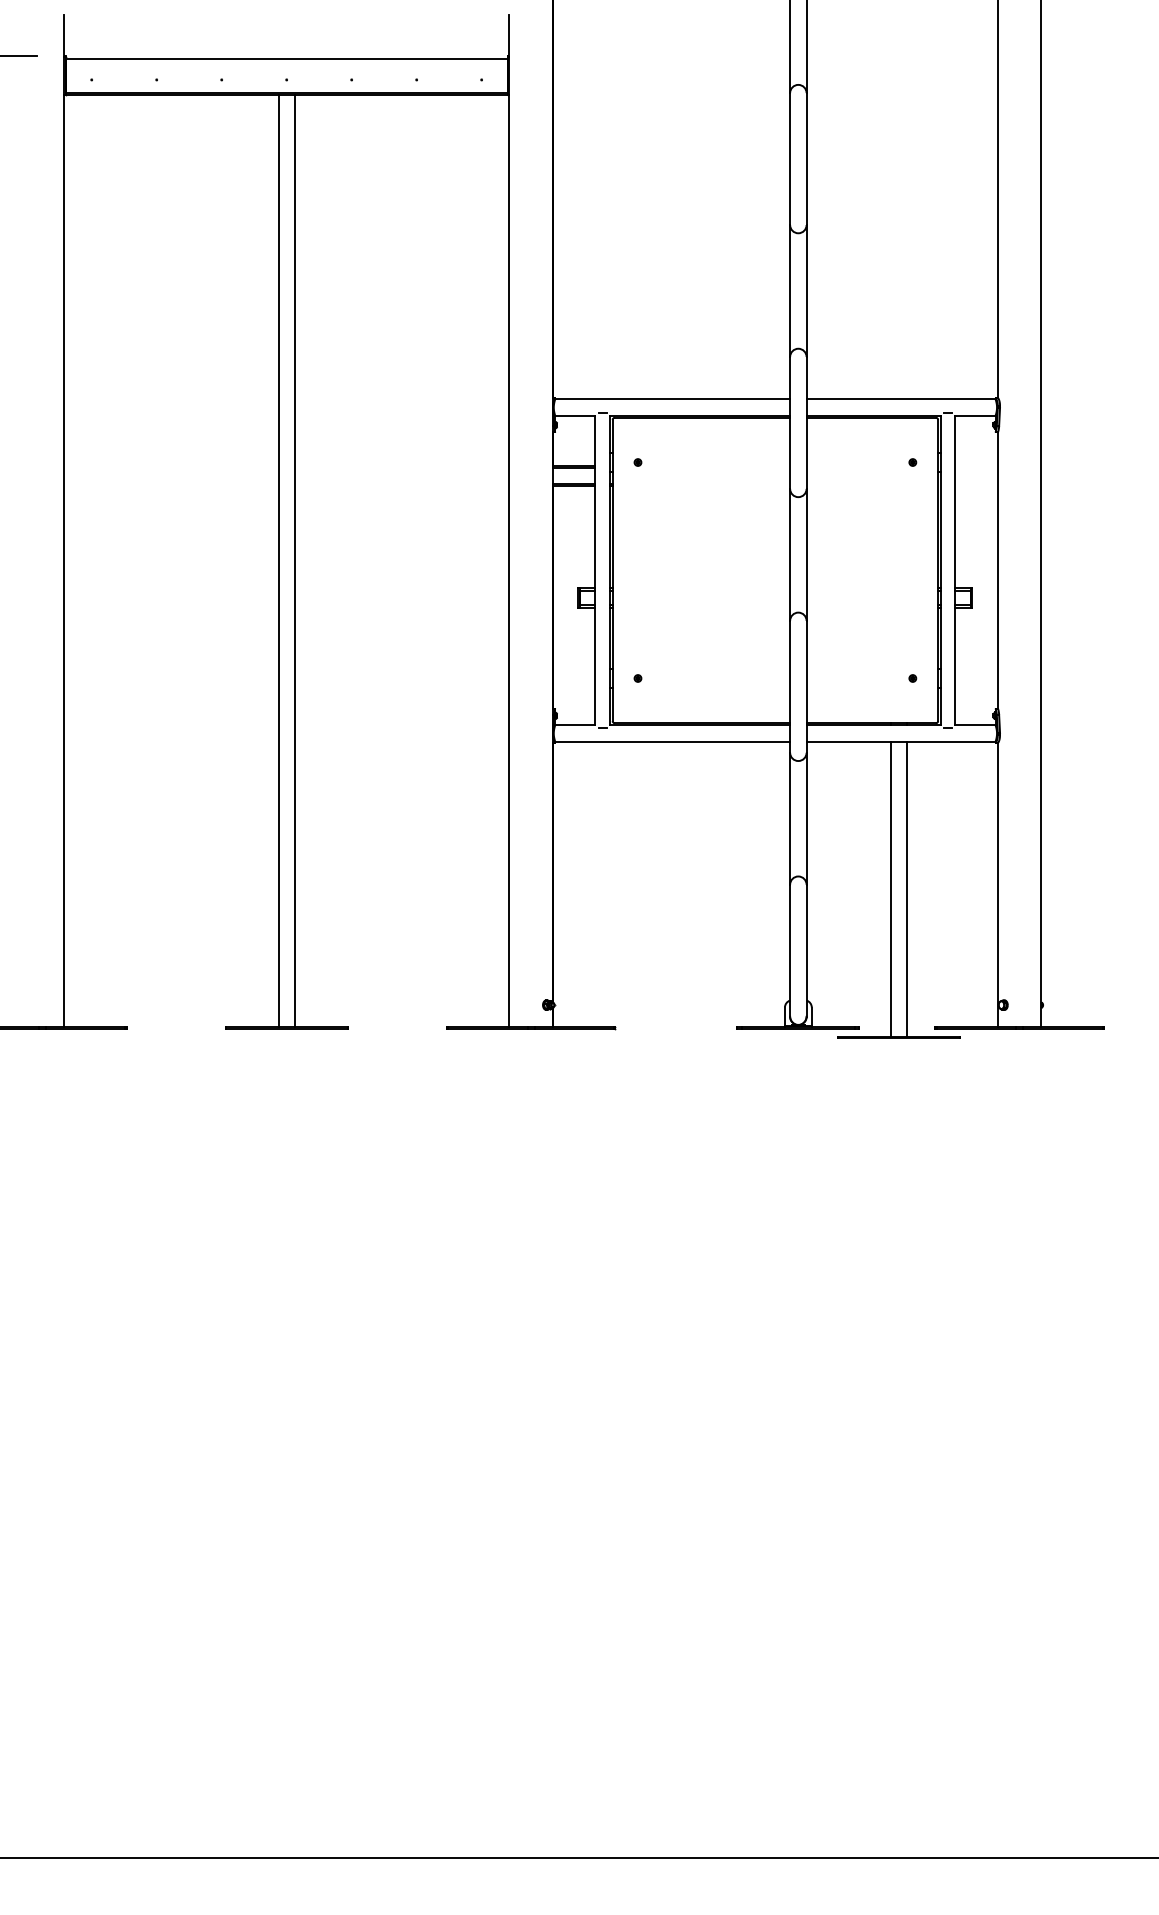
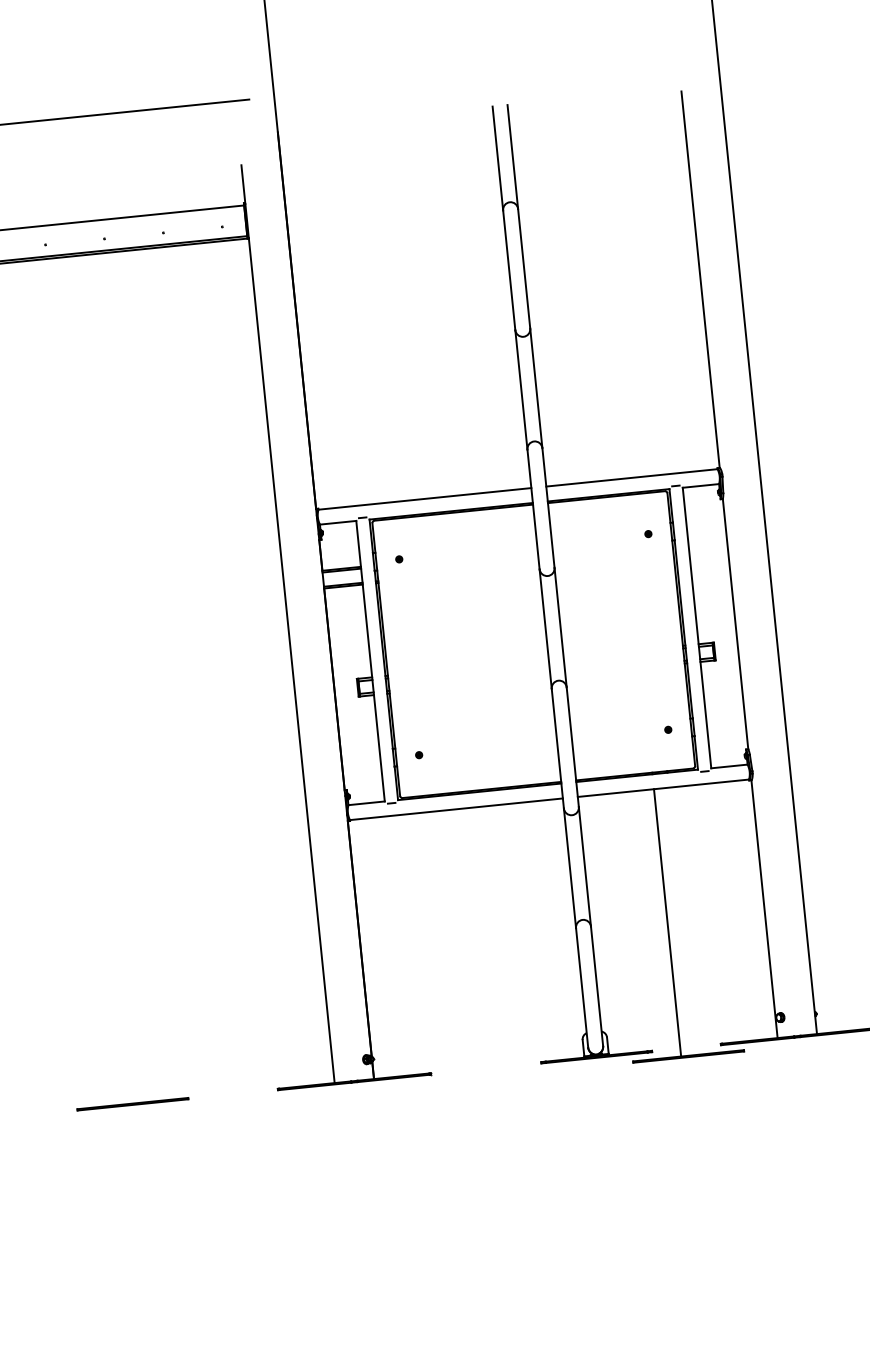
line: (278, 561) -> (82, 682), removed
line: (295, 561) -> (97, 680), removed
line: (907, 888) -> (682, 920), removed

